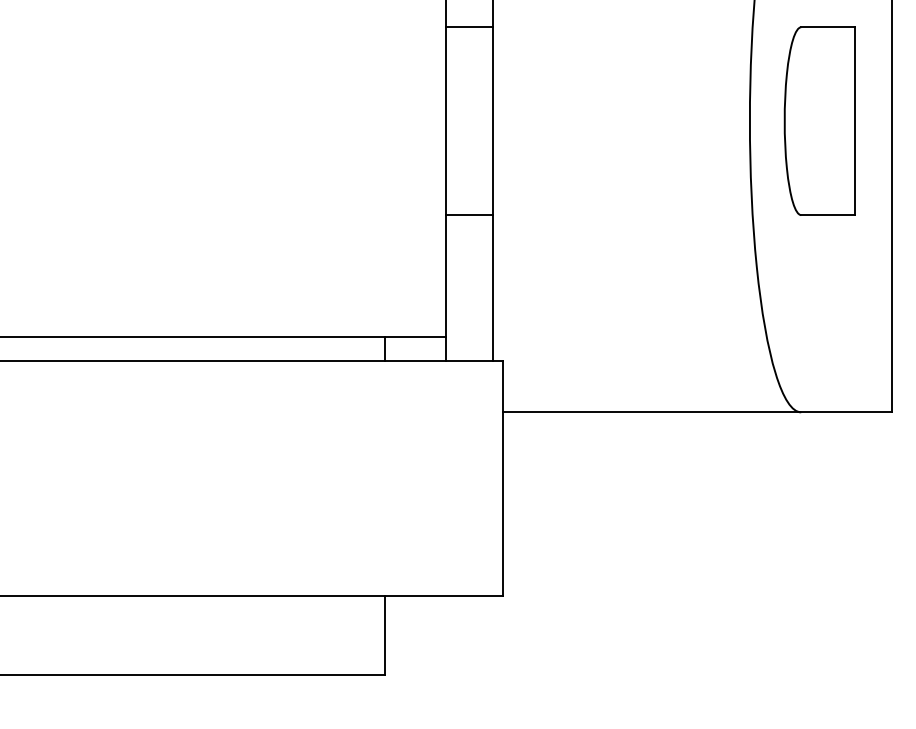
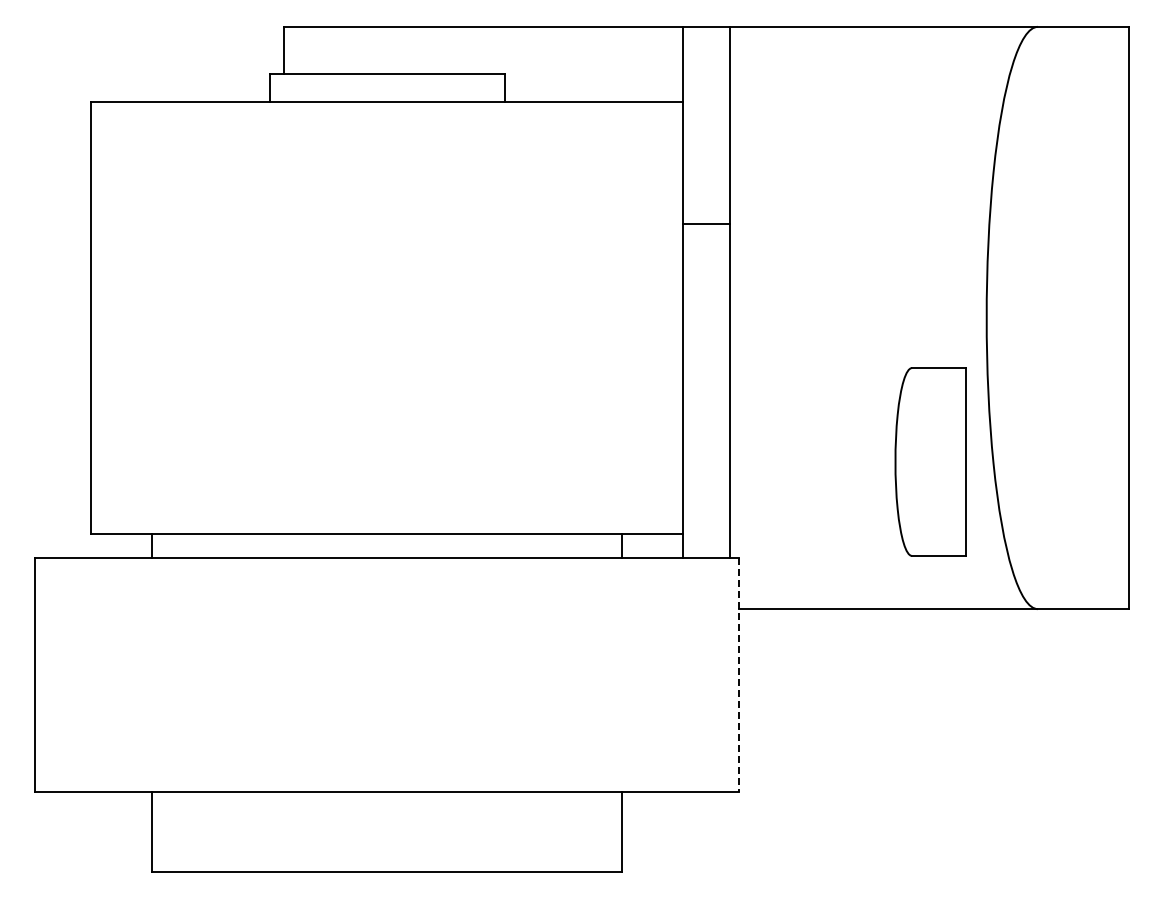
part: (819, 120) -> (930, 461), moved
line: (468, 214) -> (705, 411), removed
line: (502, 478) -> (739, 675), solid -> dashed

